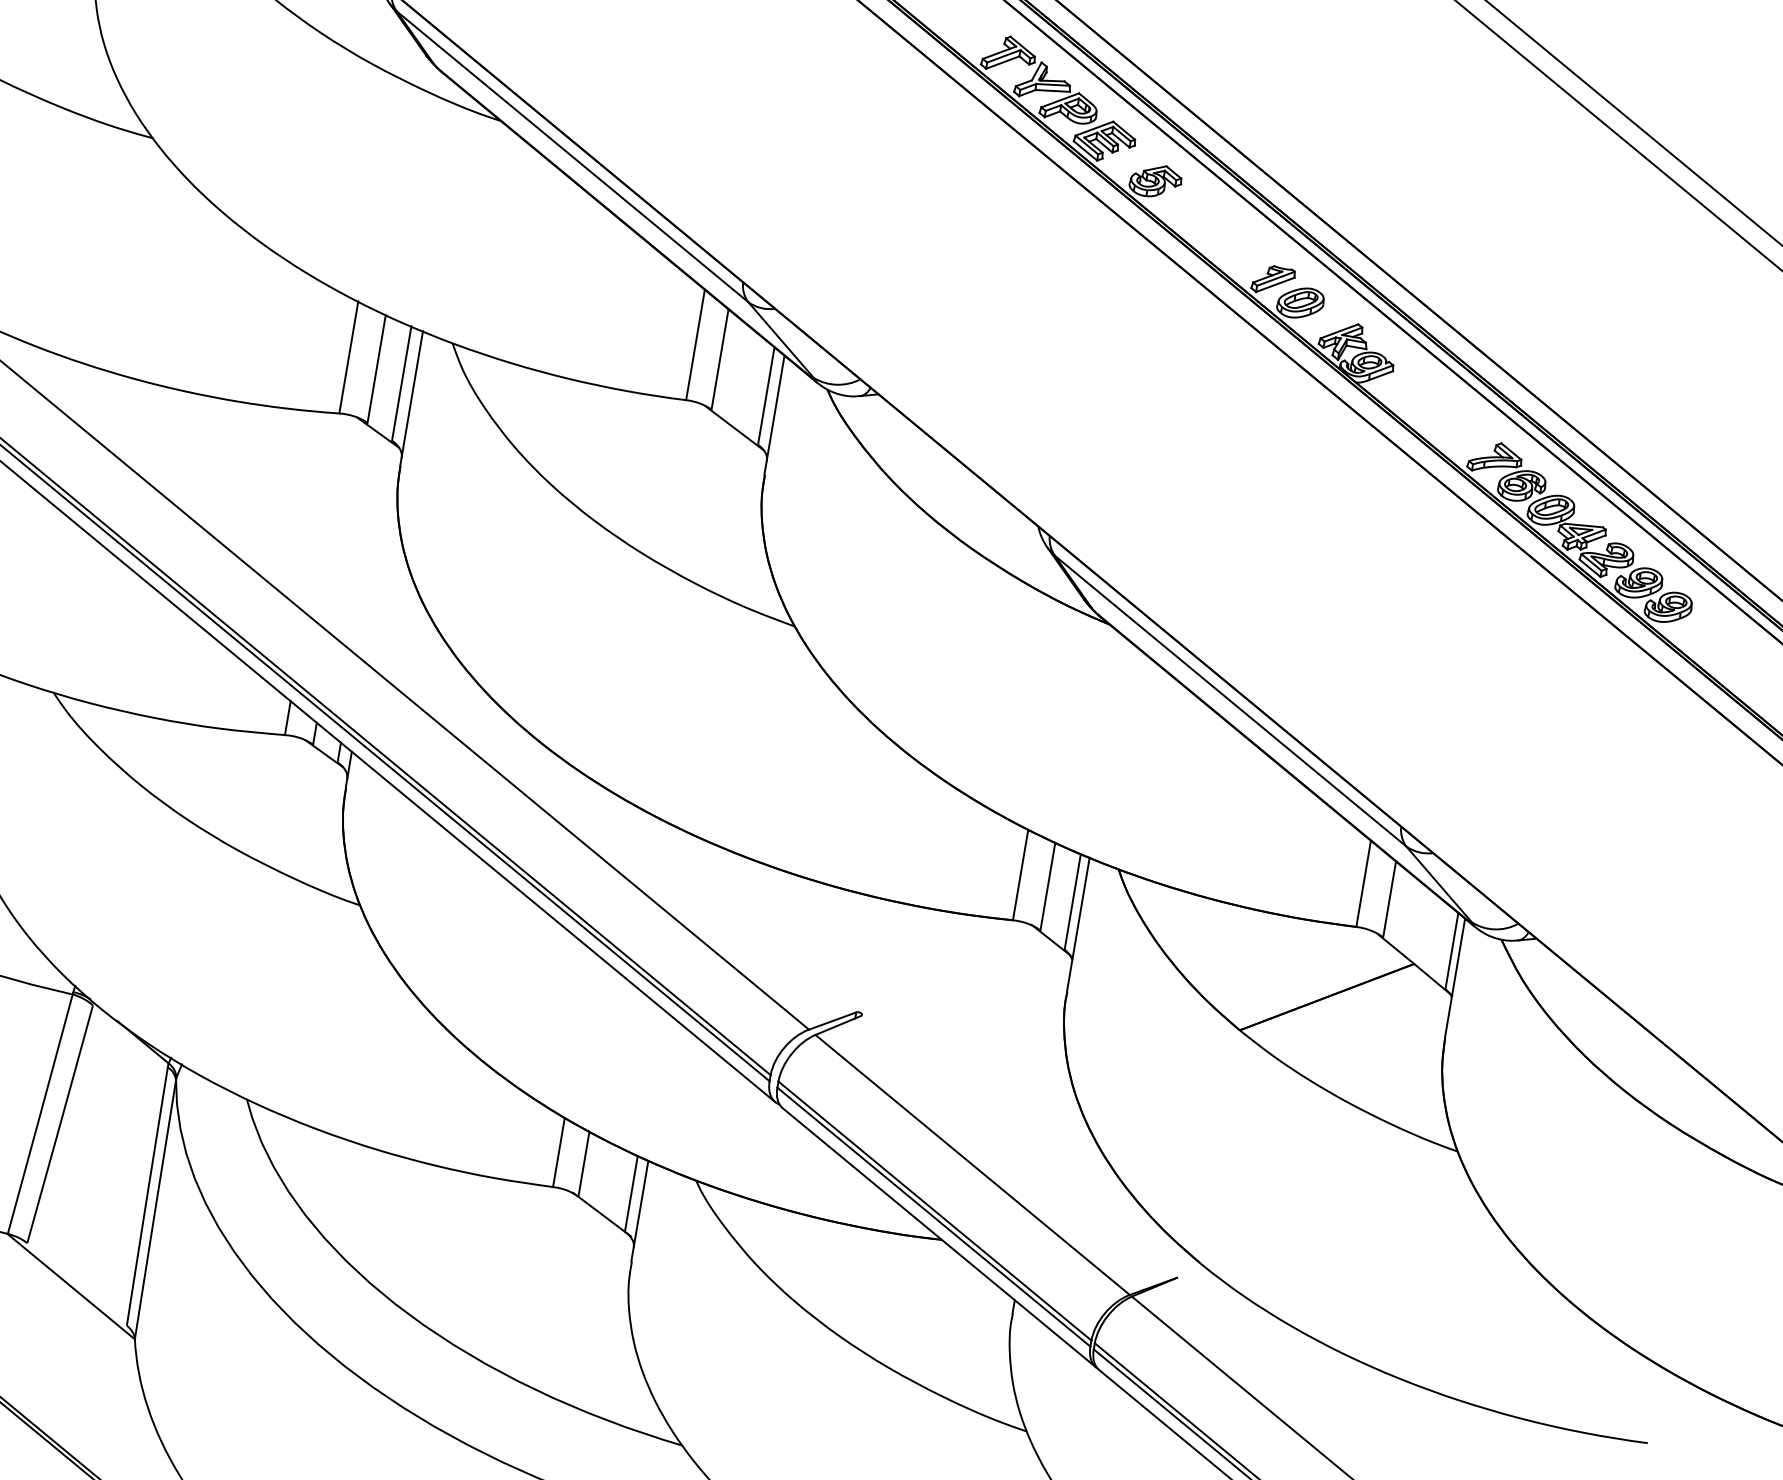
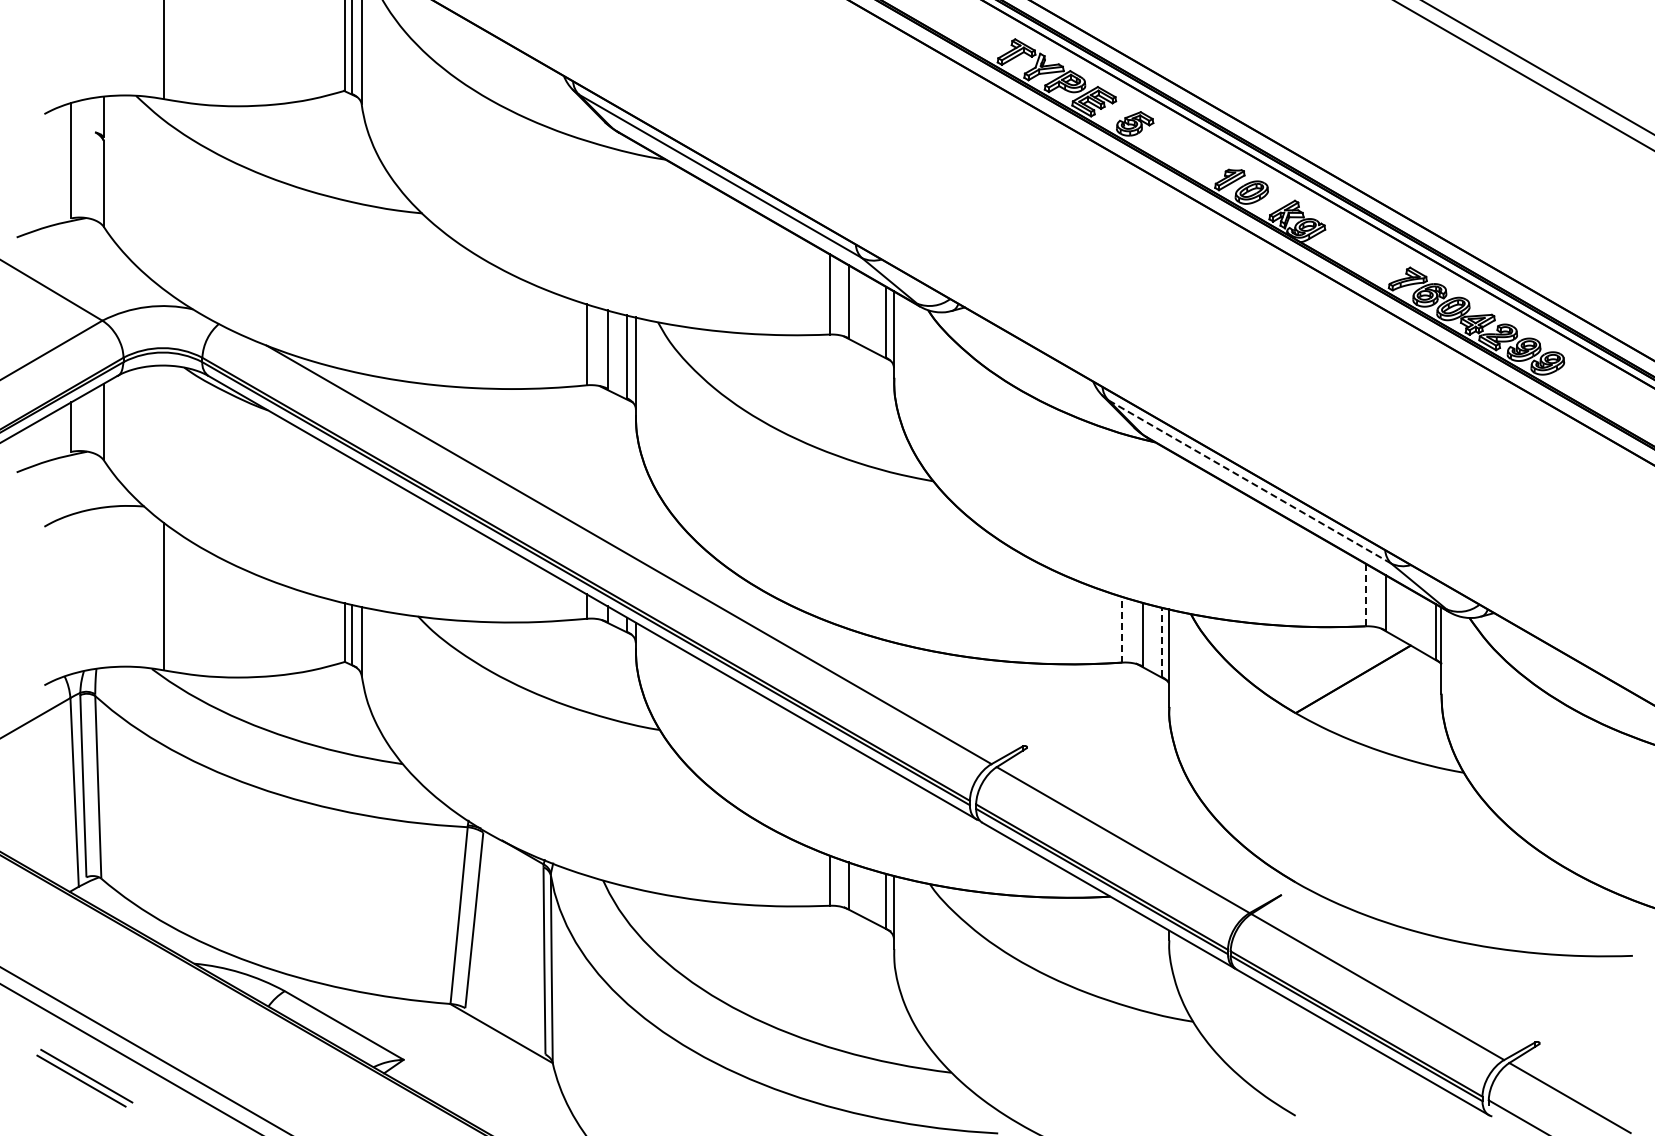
line: (1230, 700) -> (1249, 481), solid -> dashed
line: (1020, 874) -> (1122, 629), solid -> dashed
line: (1363, 883) -> (1365, 594), solid -> dashed
line: (1072, 901) -> (1162, 642), solid -> dashed

